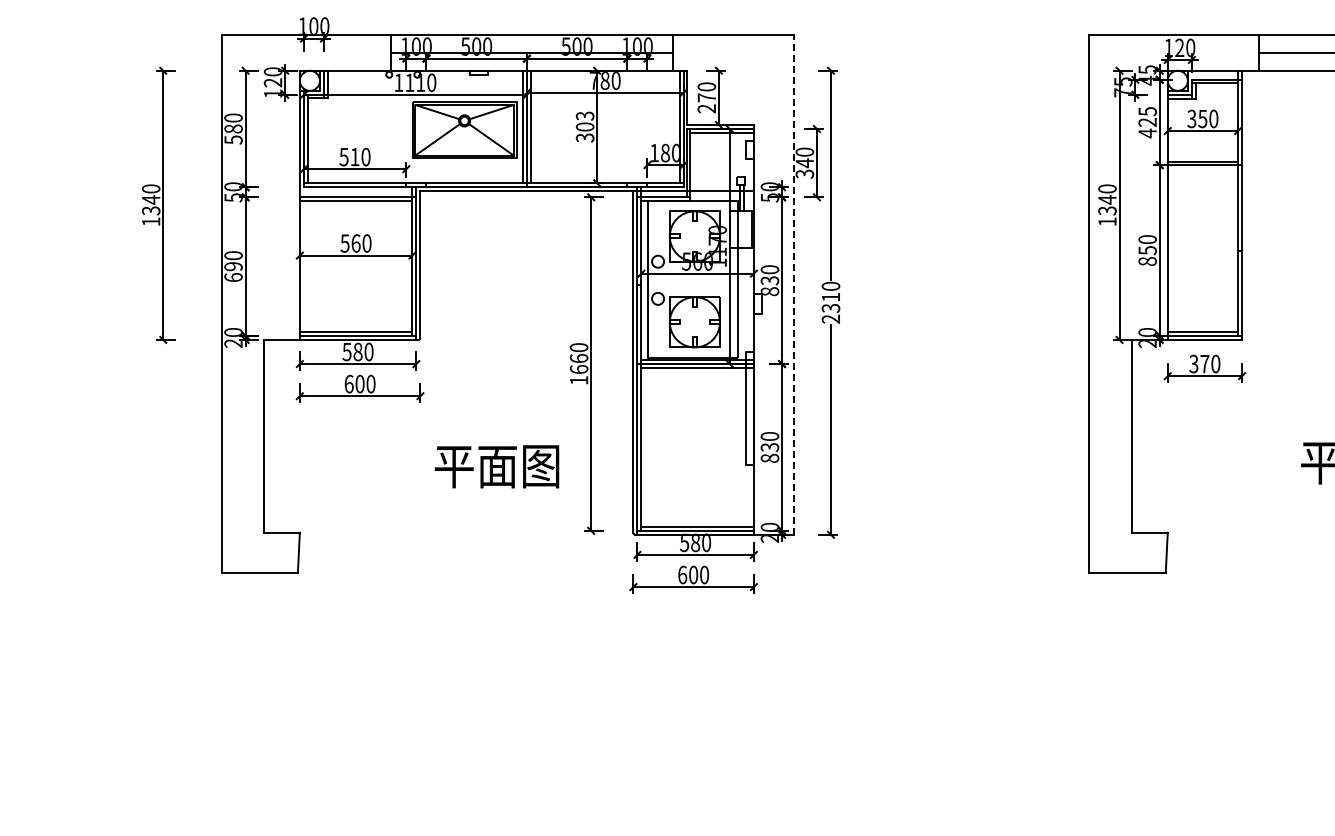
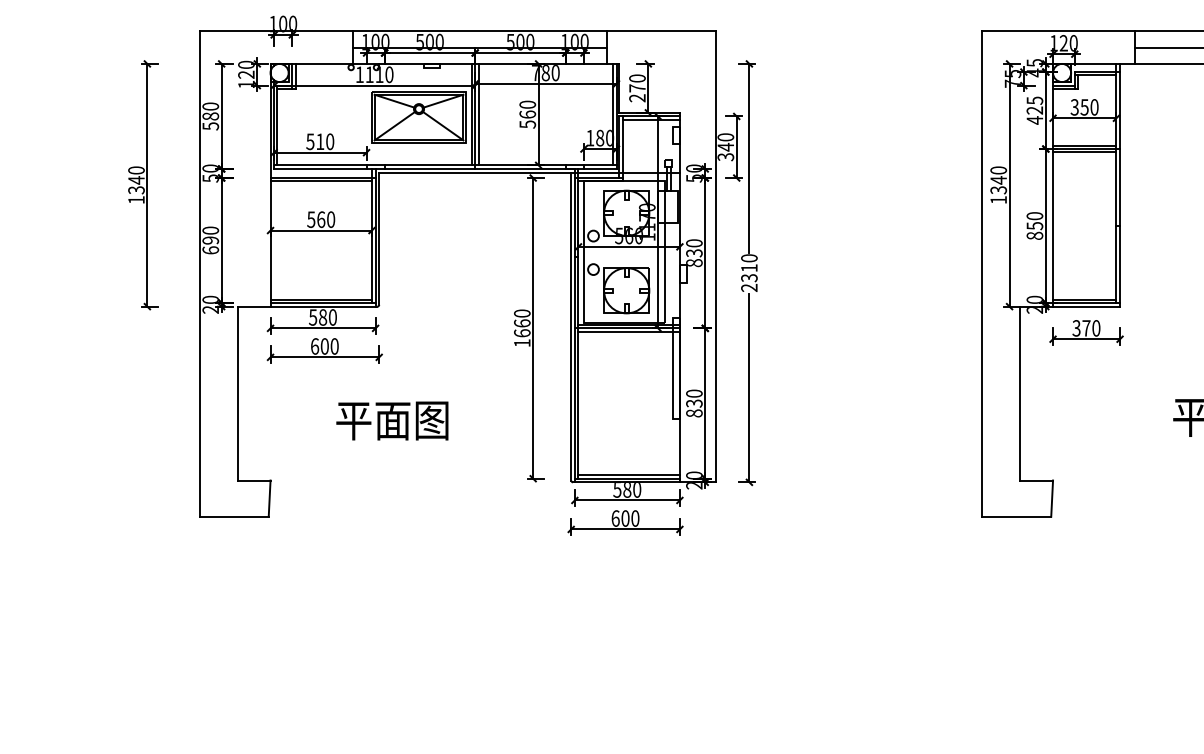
text: (584, 126) -> (527, 114), 303 -> 560
line: (1202, 168) -> (1084, 152), added
line: (794, 284) -> (716, 256), dashed -> solid
text: (496, 466) -> (391, 420), moved

